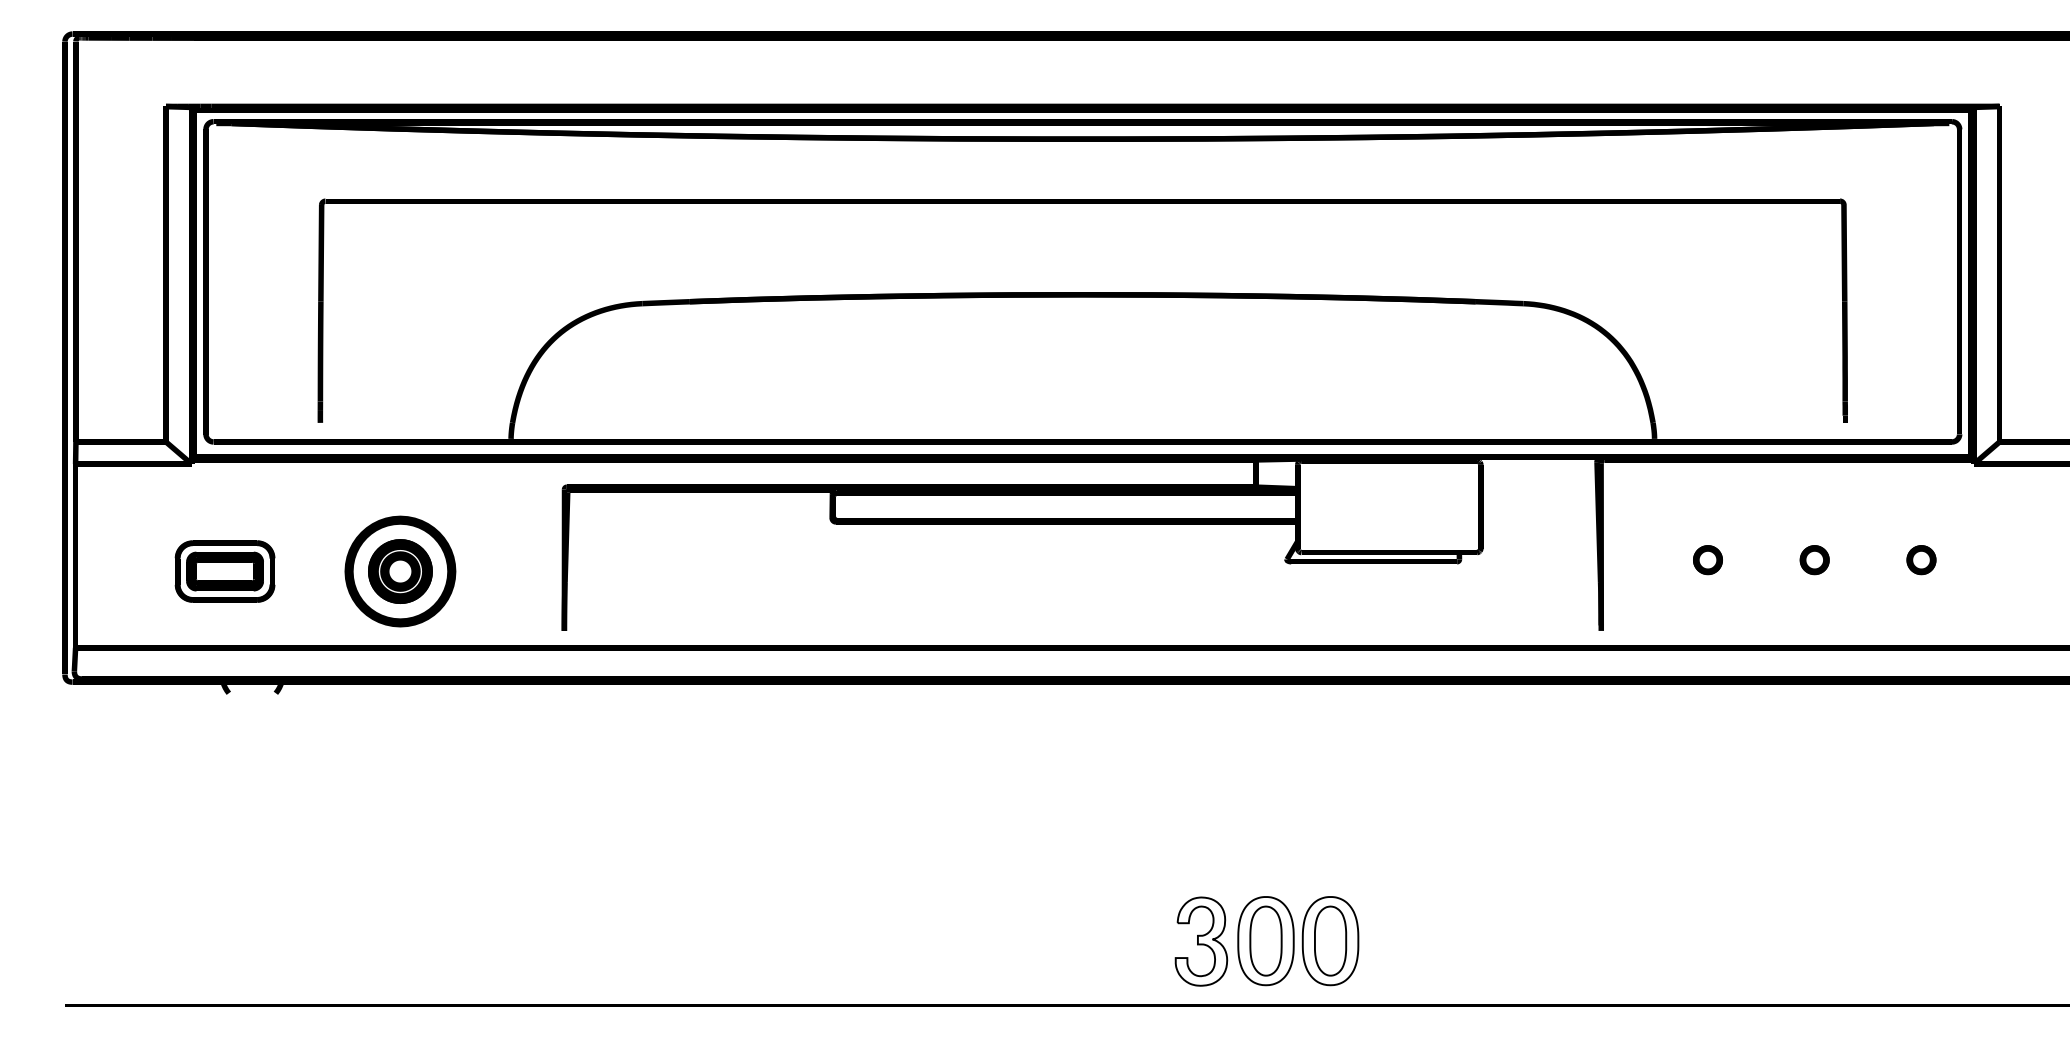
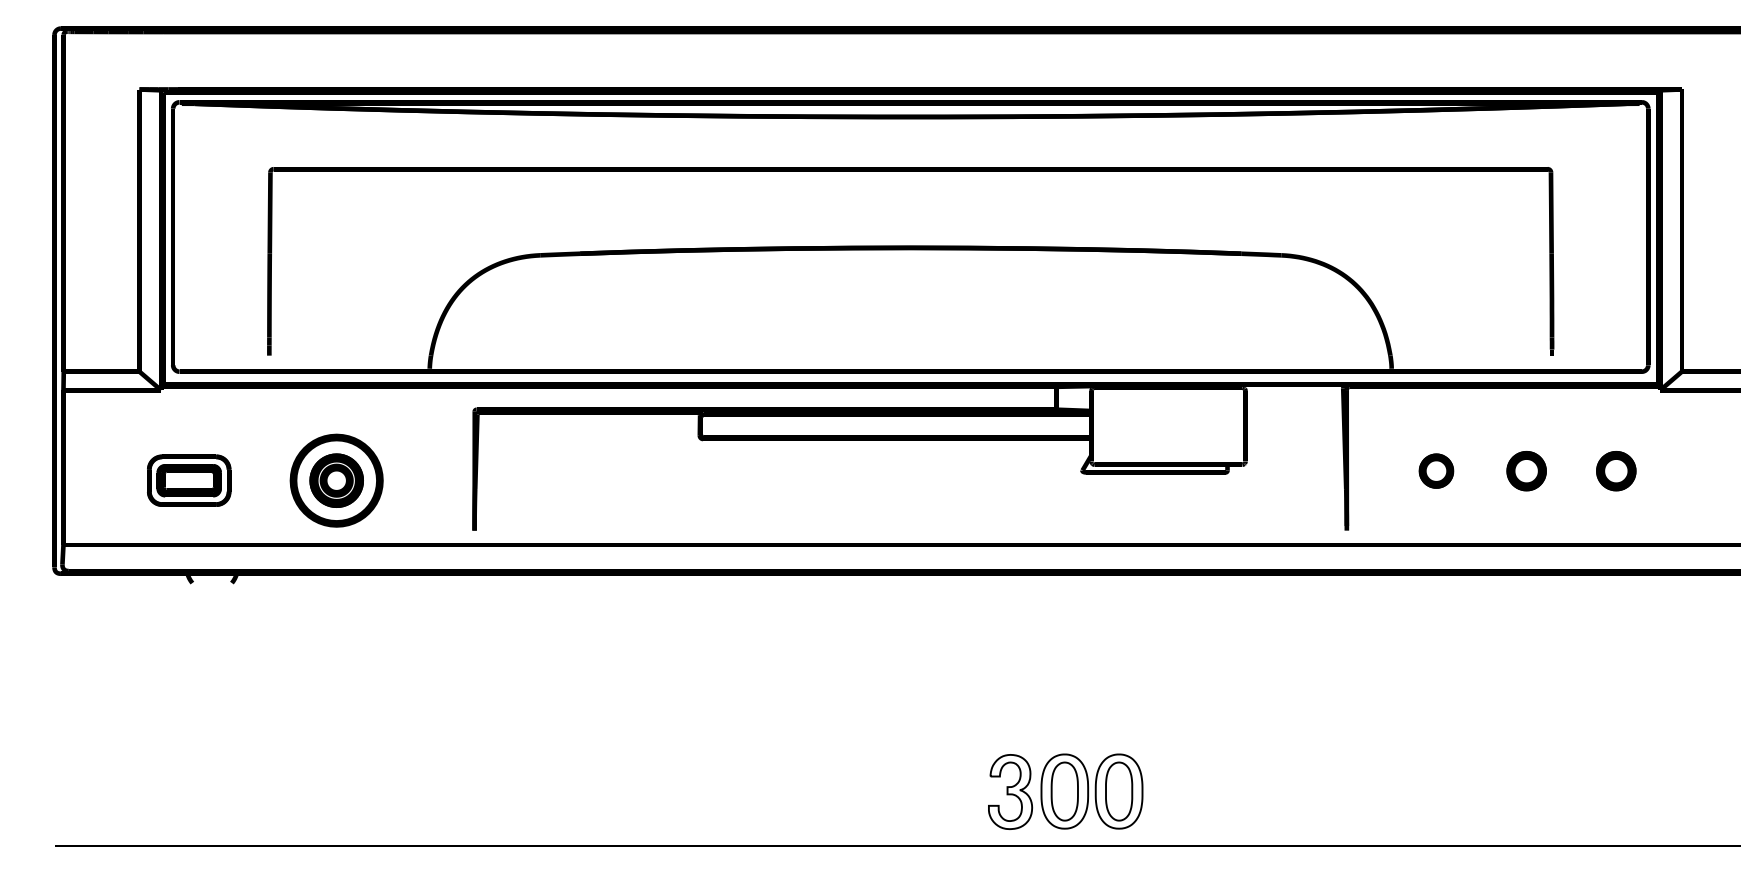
part: (1707, 559) -> (1436, 470), size x1.4
part: (1813, 559) -> (1525, 470), size x1.6
part: (1920, 559) -> (1615, 470), size x1.6

